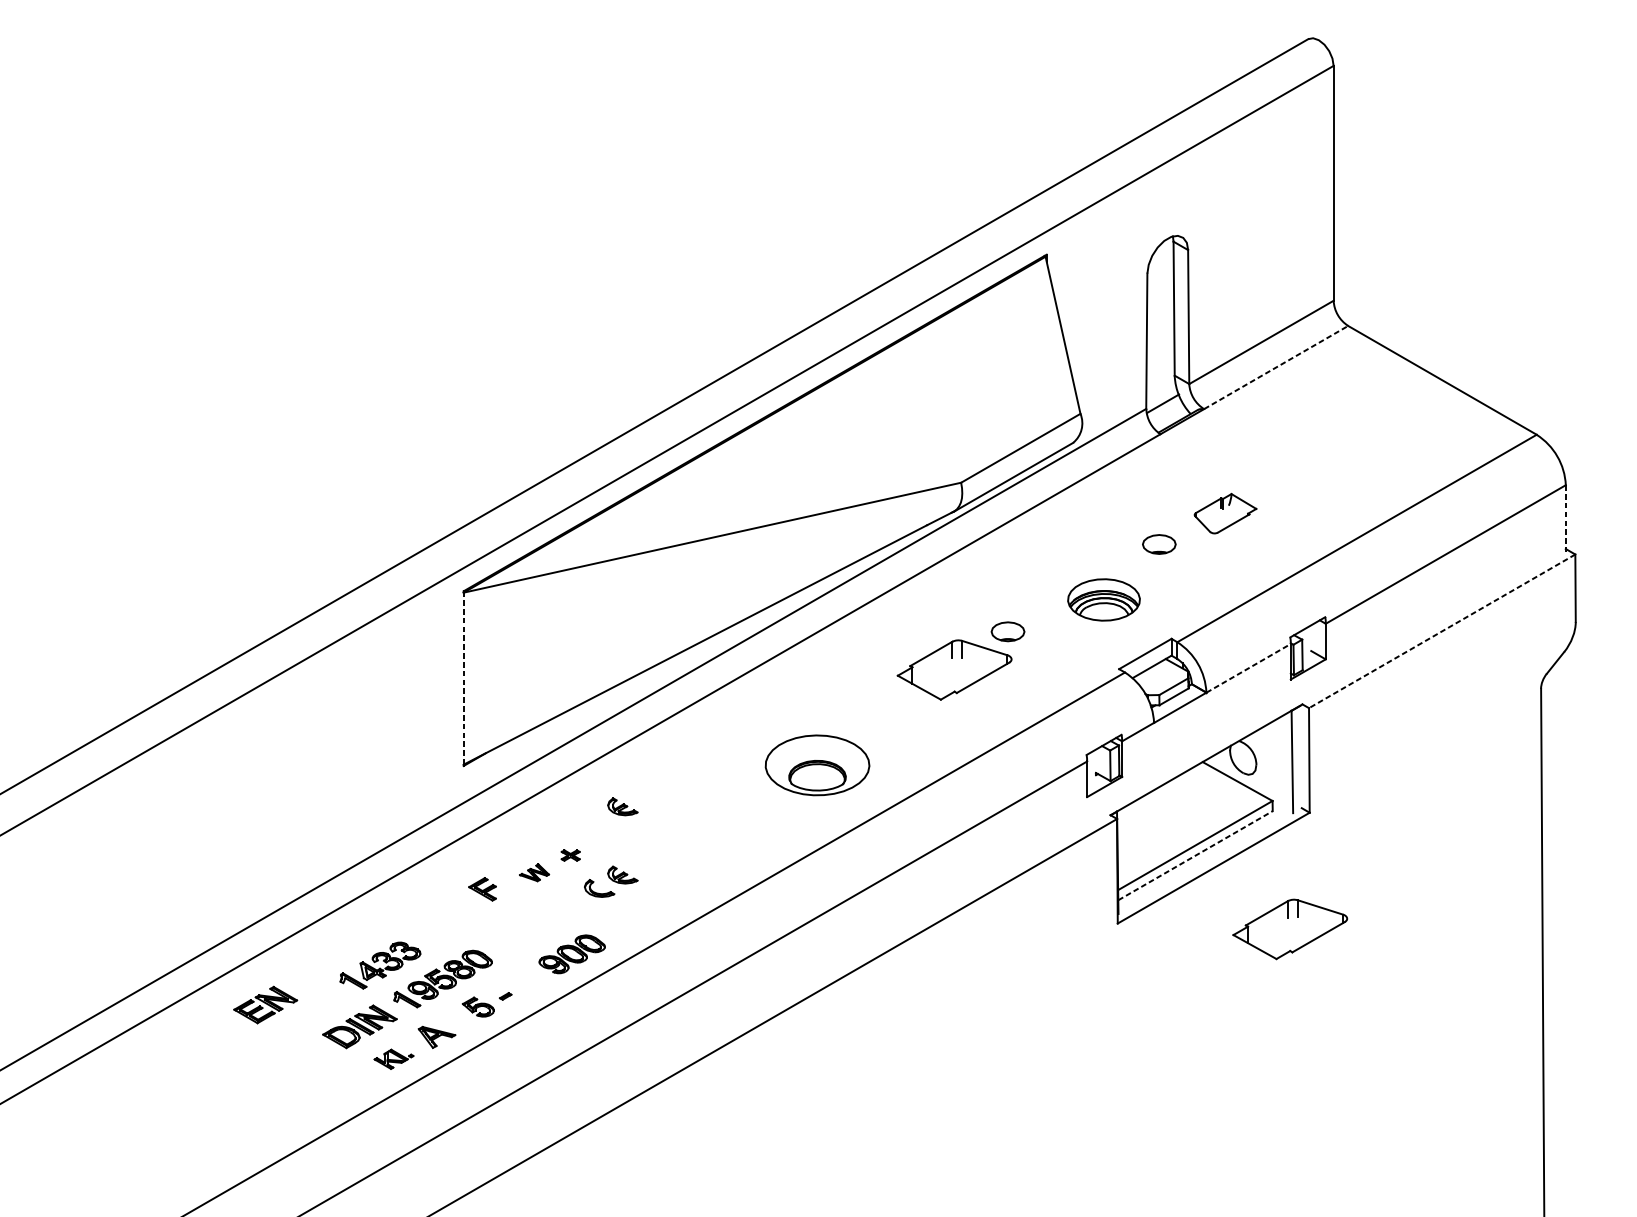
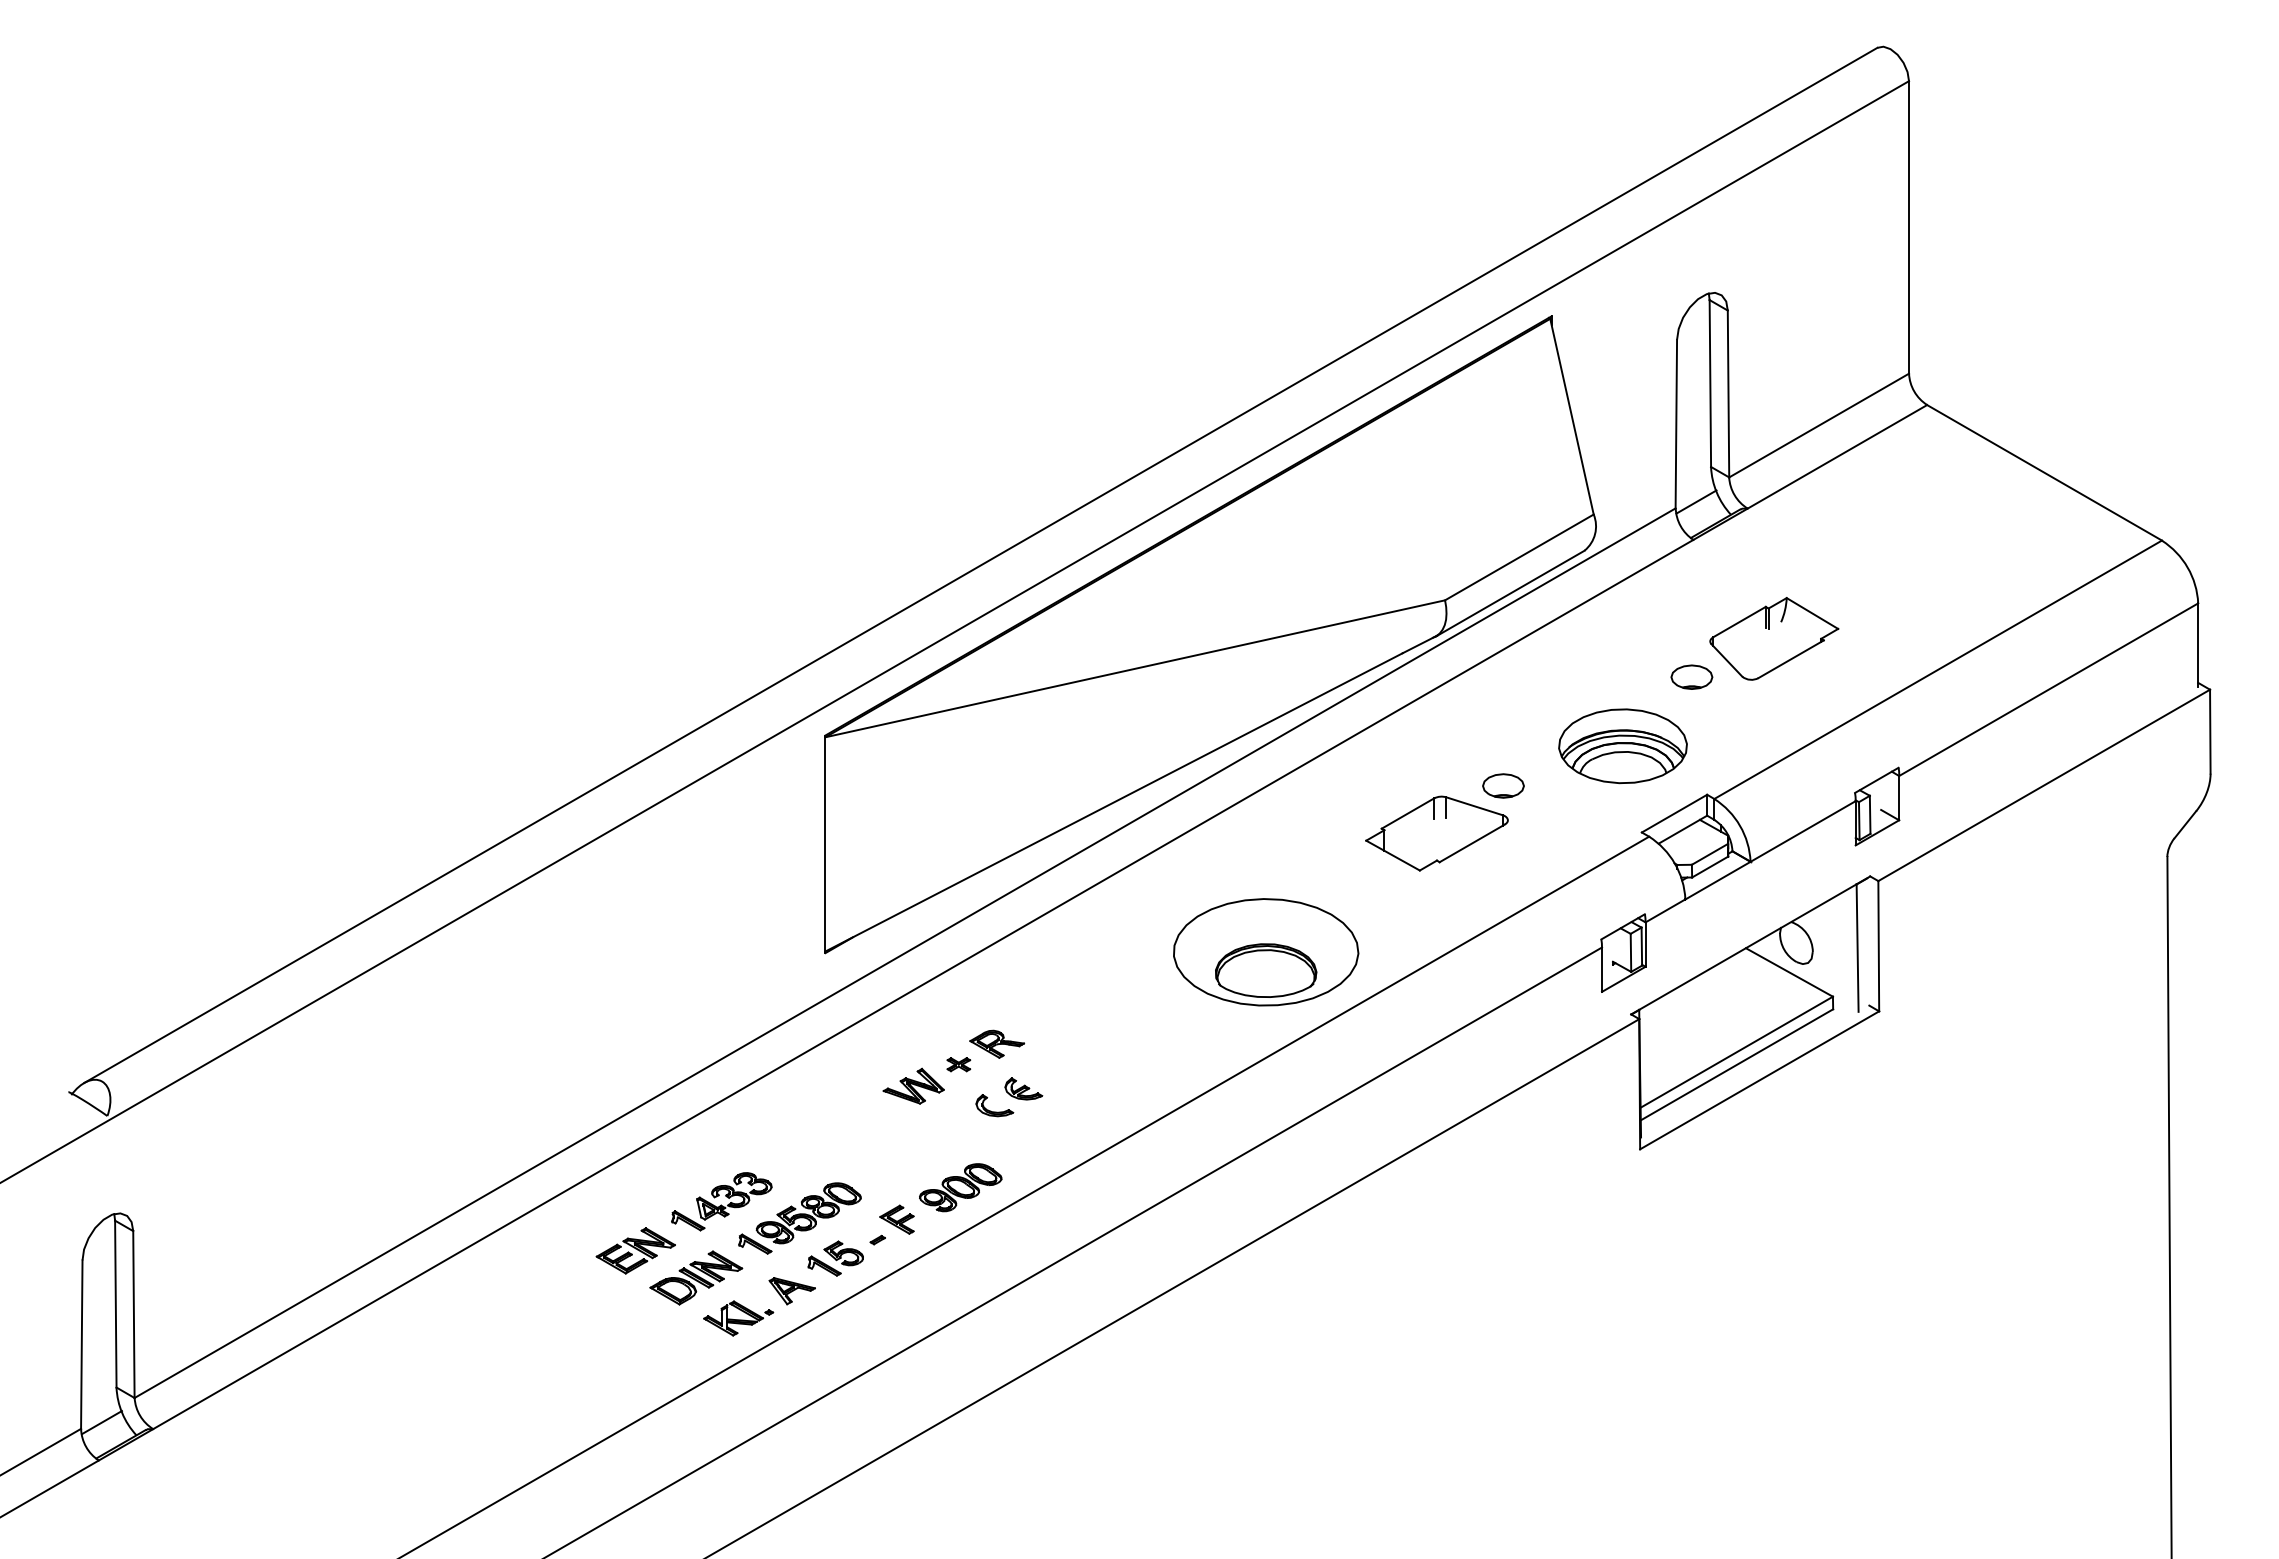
line: (1276, 367) -> (1837, 456), dashed -> solid
part: (1225, 513) -> (1774, 638), size x1.67
line: (1566, 519) -> (2198, 645), dashed -> solid
part: (1103, 600) -> (1622, 746), size x1.43
line: (1441, 631) -> (2043, 785), dashed -> solid
line: (1248, 668) -> (1803, 831), dashed -> solid
line: (463, 677) -> (825, 843), dashed -> solid
part: (817, 765) -> (1266, 952), size x1.43
part: (622, 806) -> (1023, 1003), removed
part: (601, 838) -> (997, 1043), added
line: (1195, 855) -> (1737, 1064), dashed -> solid
part: (534, 872) -> (913, 1085), size x1.67
part: (482, 889) -> (896, 1219), moved
part: (1289, 929) -> (1854, 1156), removed
part: (265, 1004) -> (635, 1250), moved
part: (462, 1016) -> (824, 1265), added
part: (393, 1059) -> (738, 1318), size x1.43

